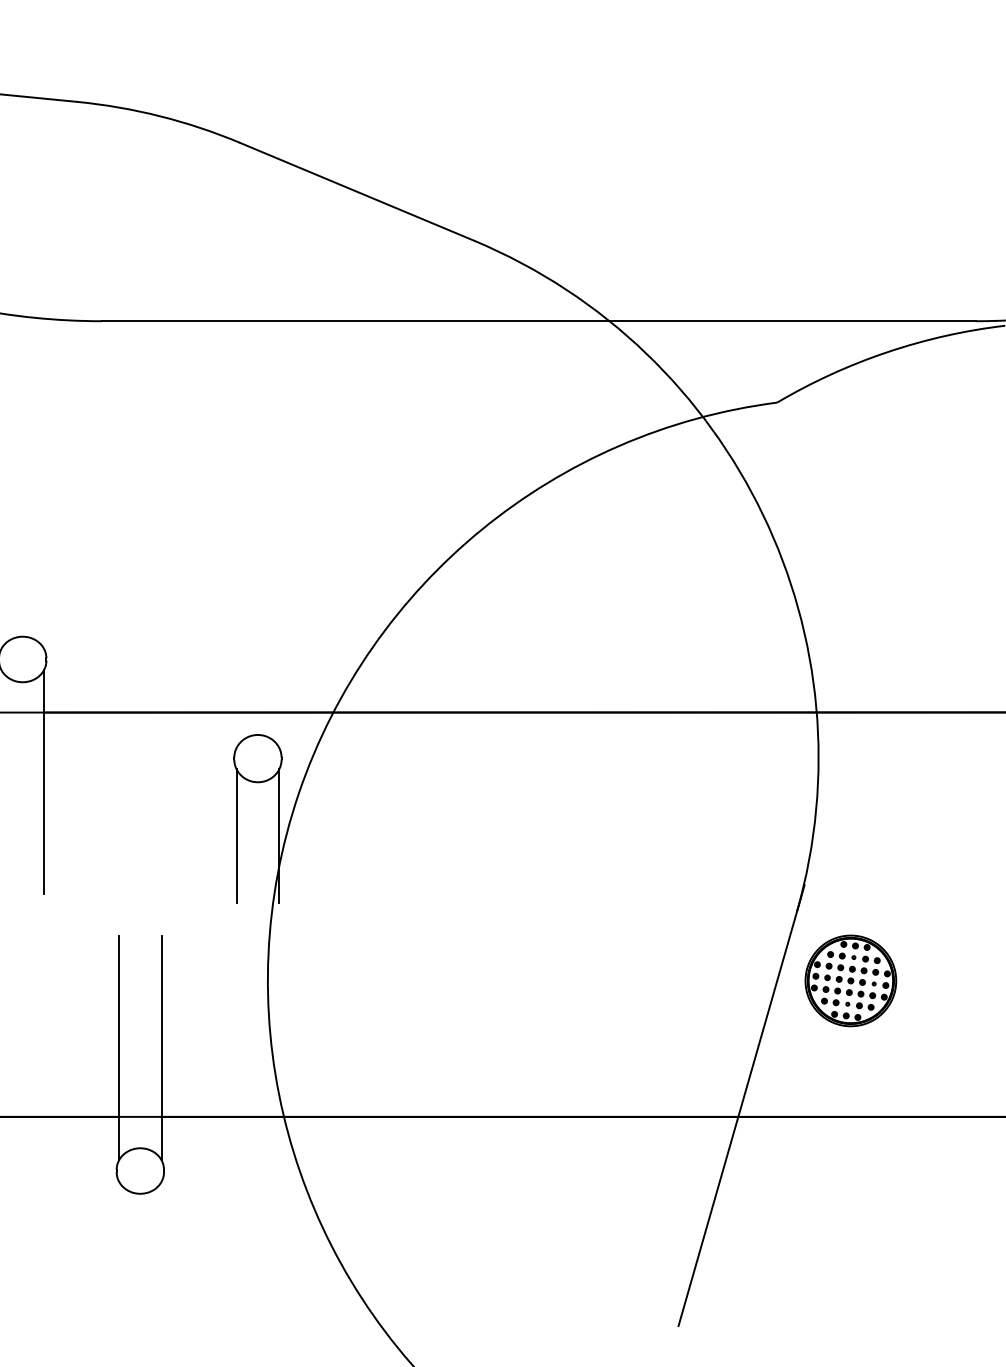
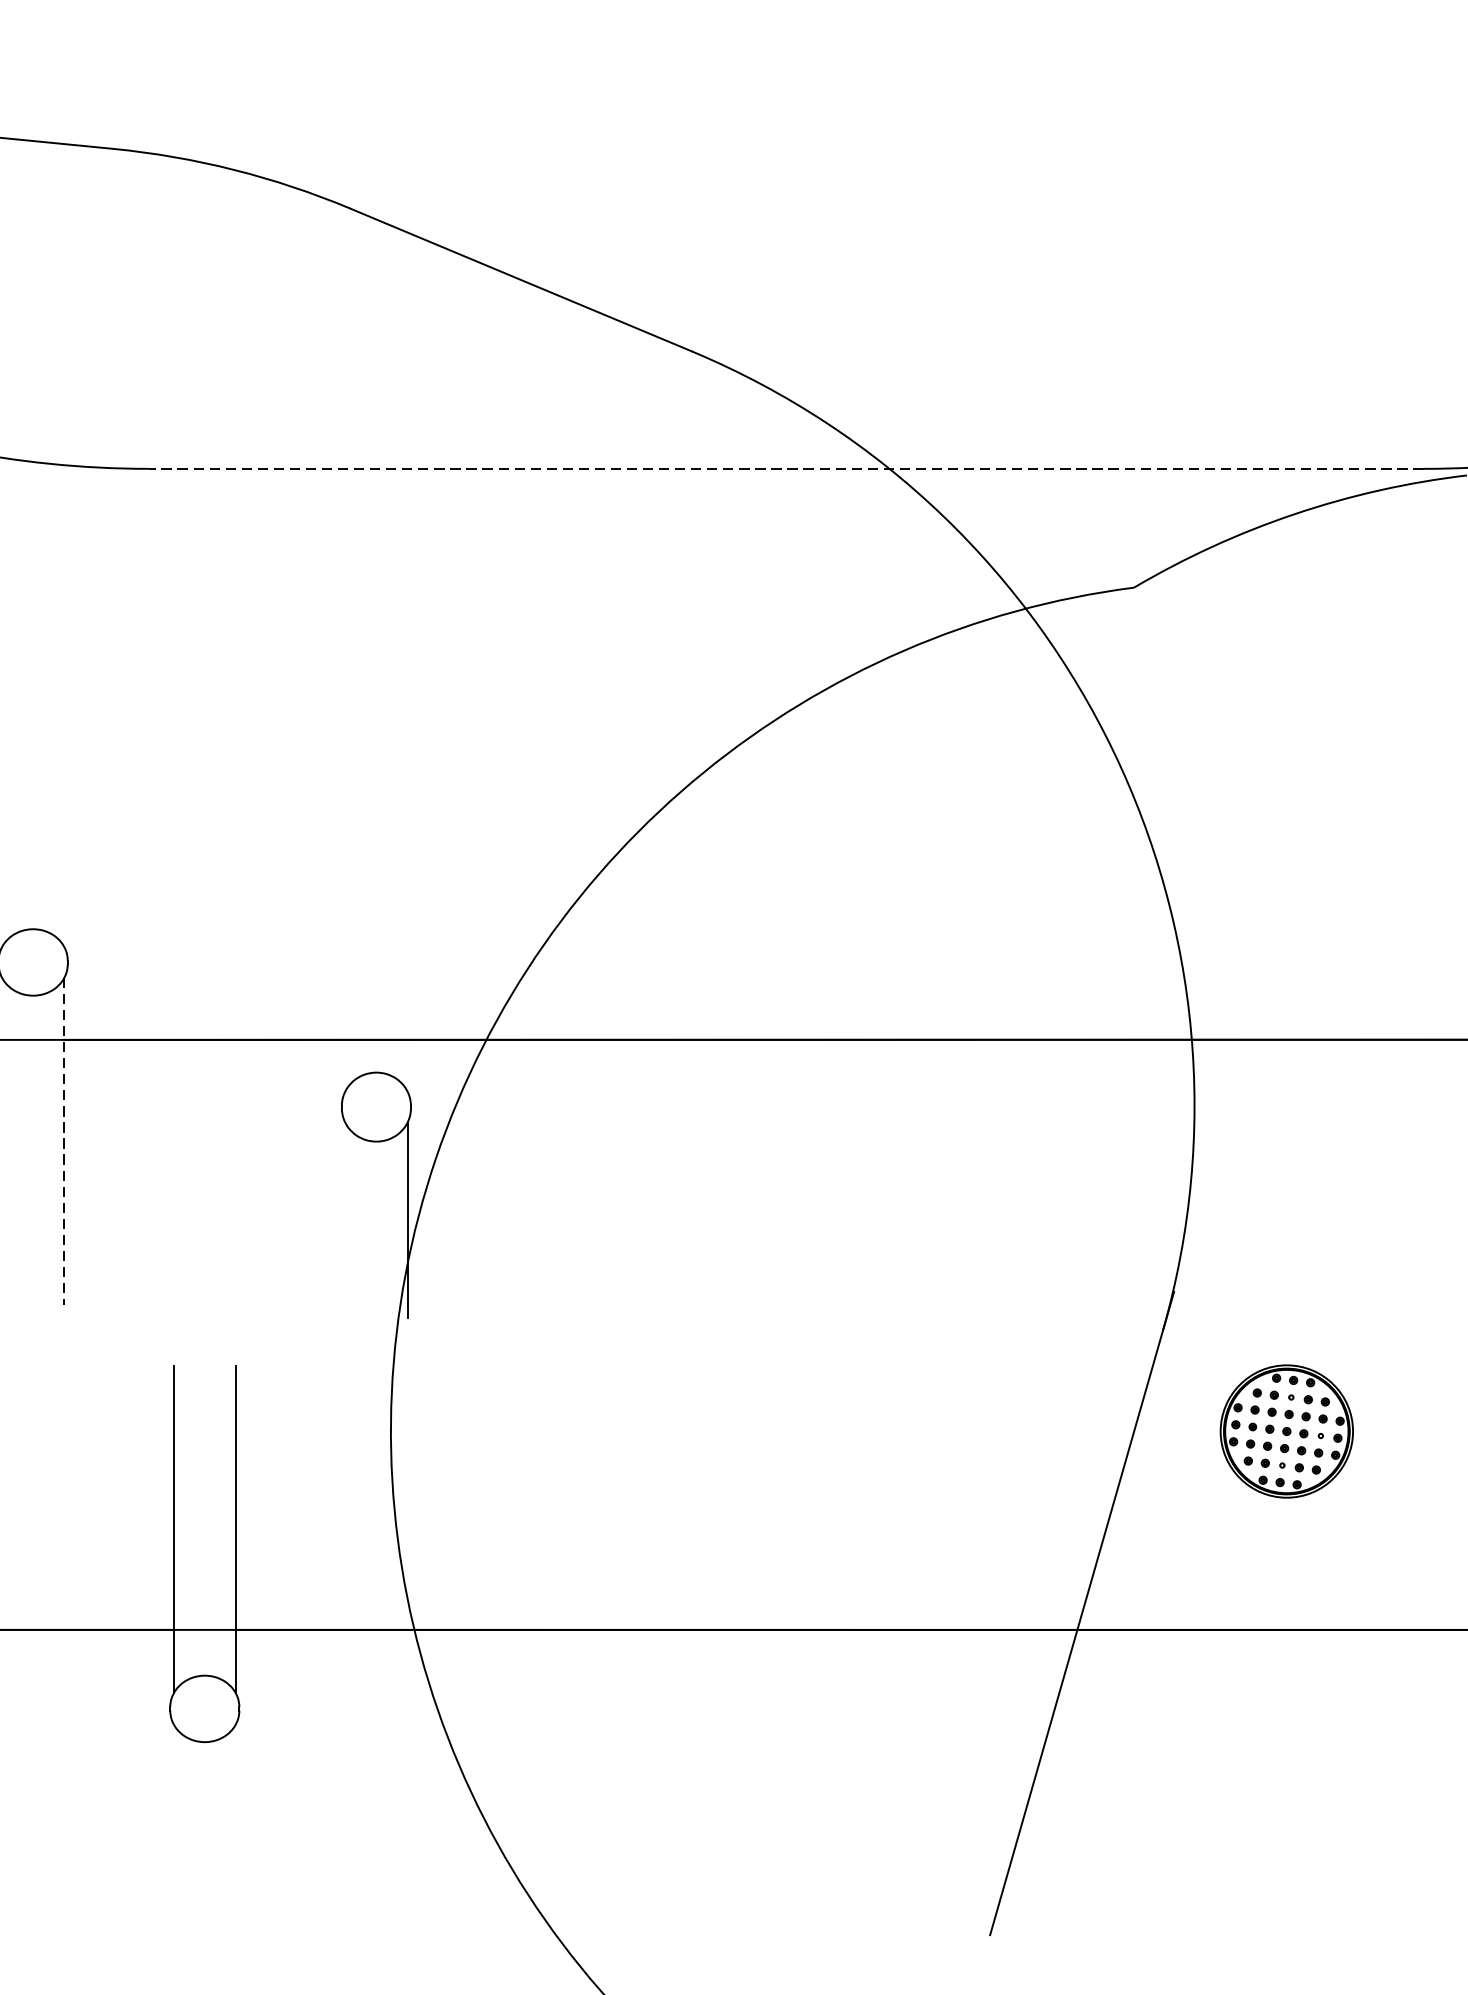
line: (538, 321) -> (785, 469), solid -> dashed
line: (44, 782) -> (64, 1141), solid -> dashed
line: (236, 836) -> (345, 1220), removed
part: (850, 980) -> (1286, 1430), moved

